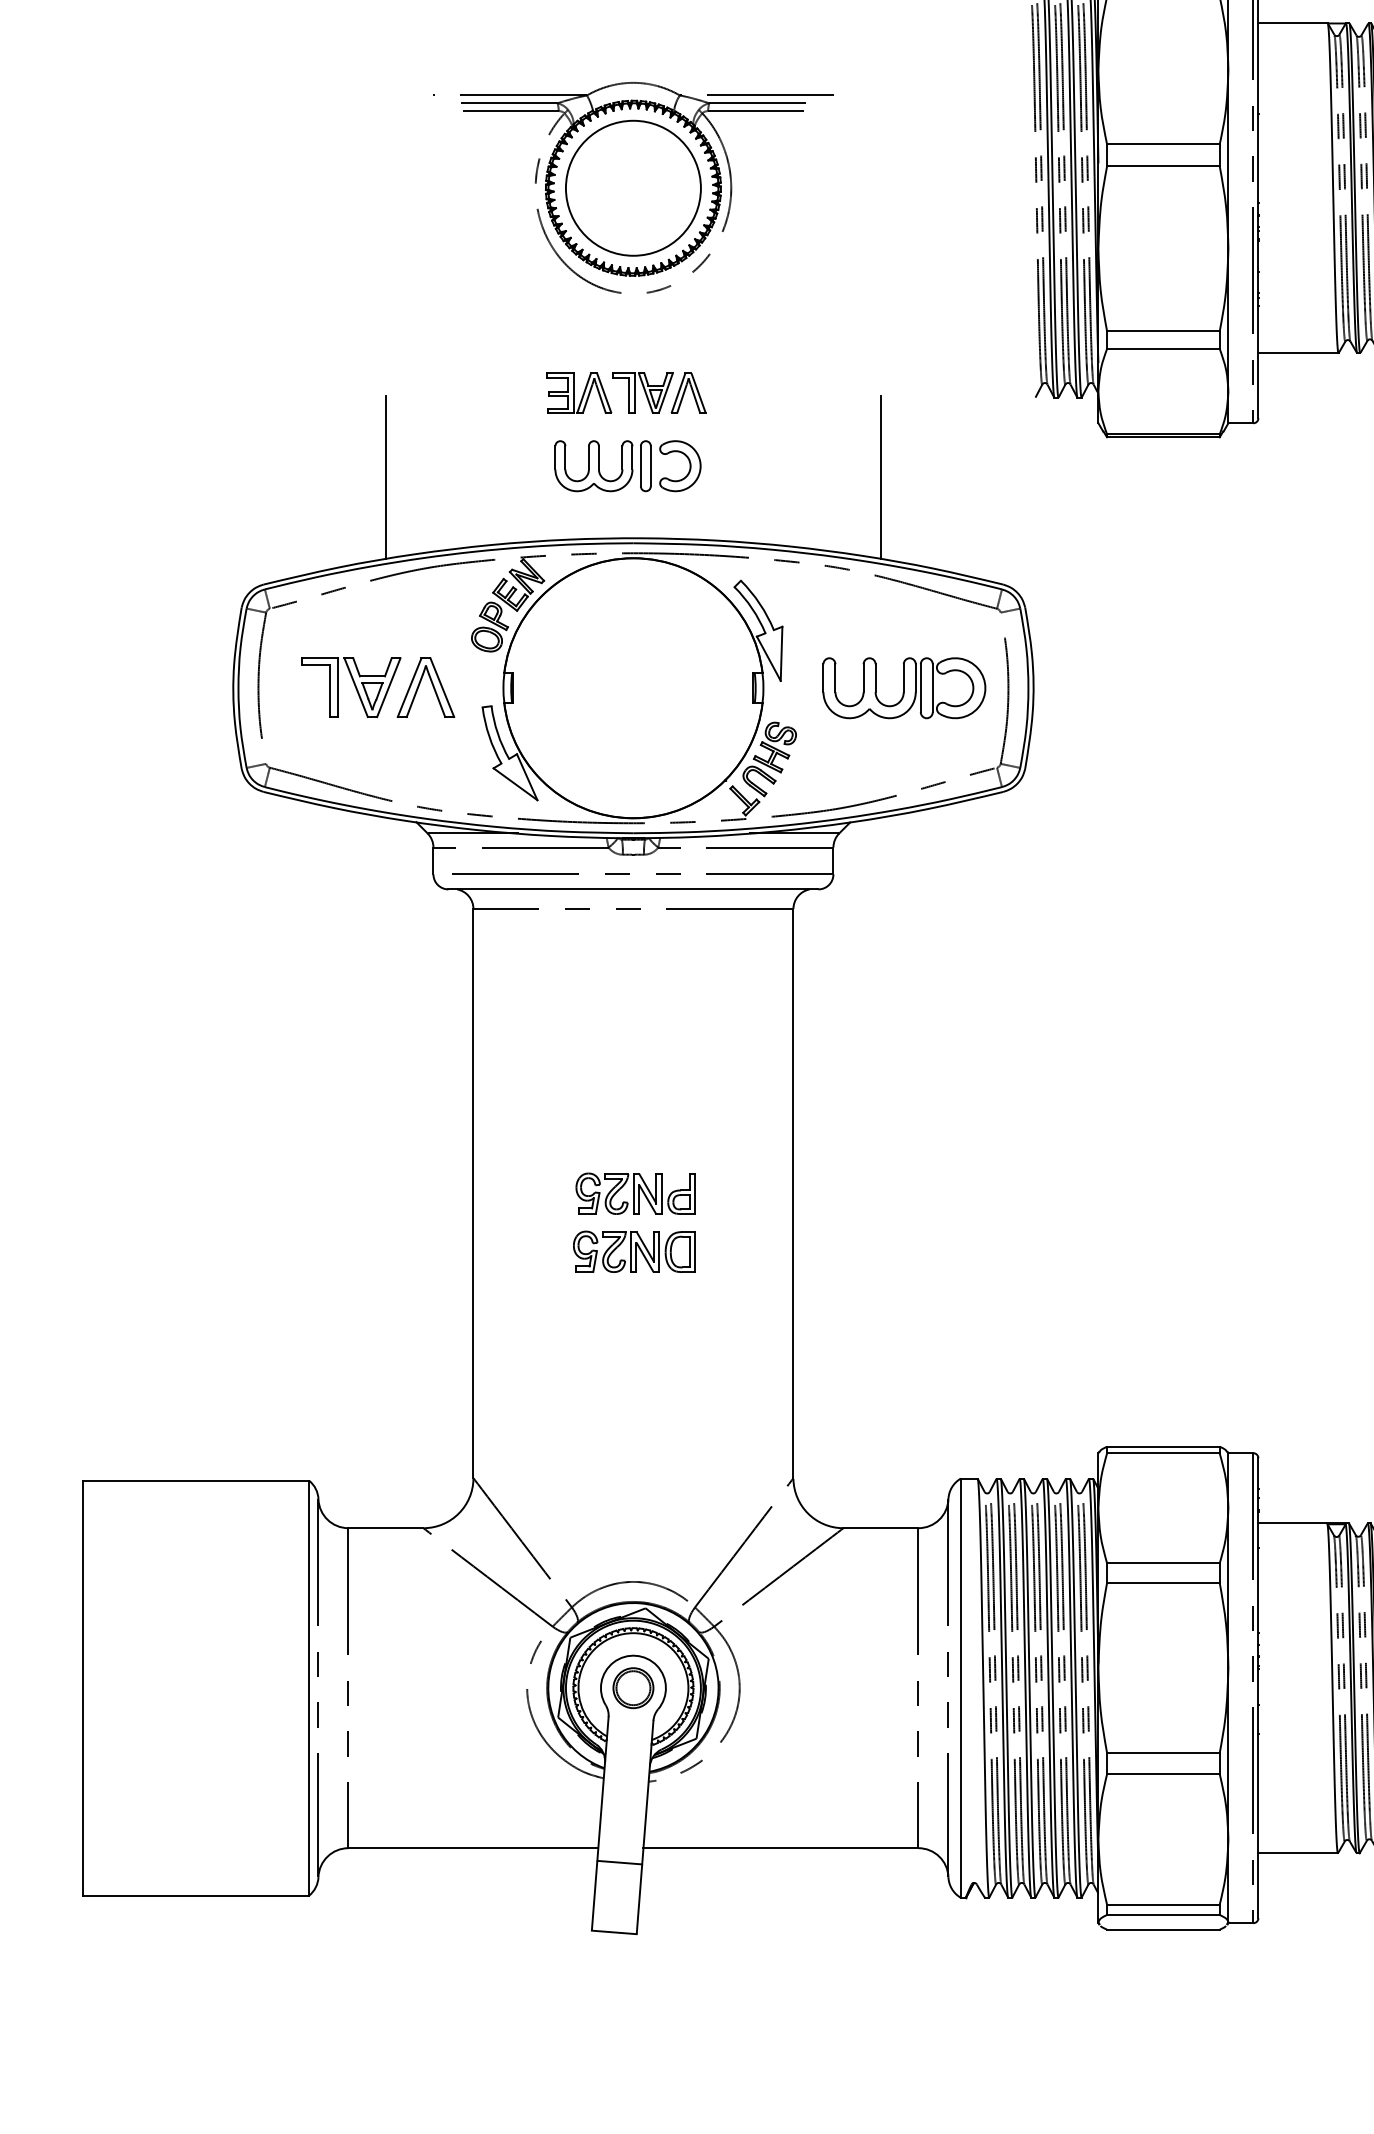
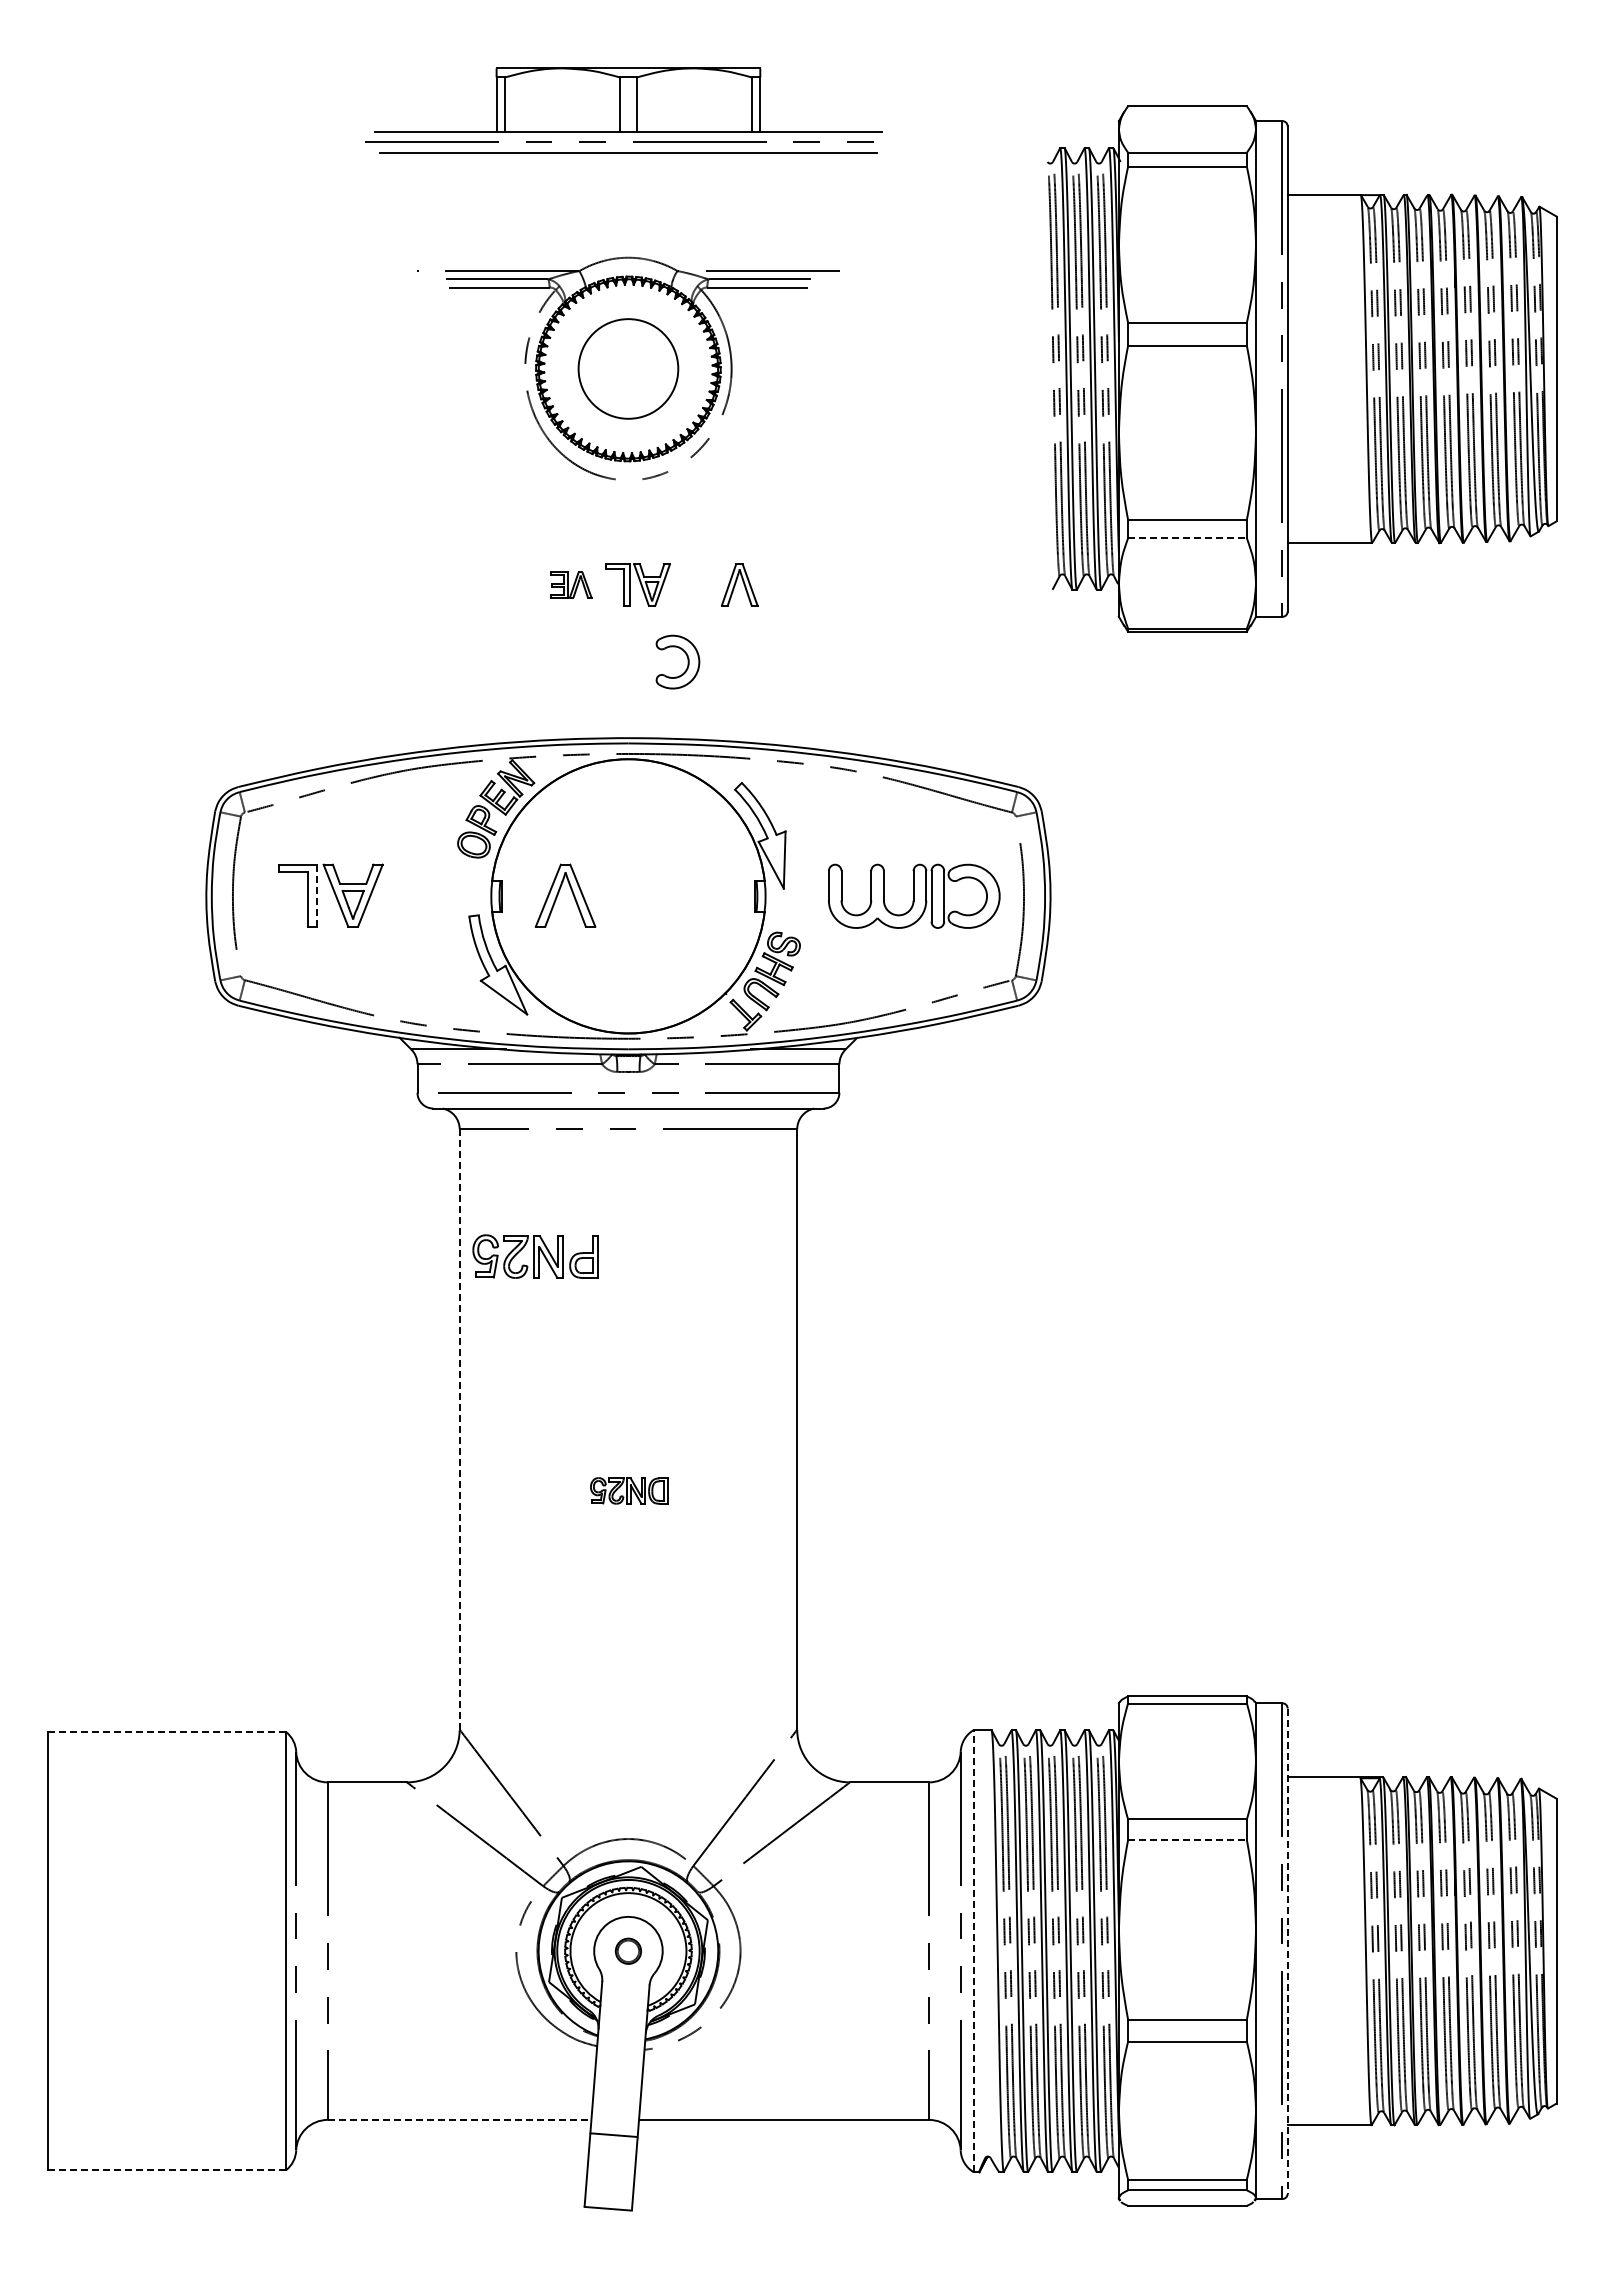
circle: (633, 187) -> (628, 368), size x0.7
line: (1163, 349) -> (1187, 538), solid -> dashed
part: (578, 392) -> (570, 584), size x0.6
part: (688, 392) -> (739, 584), moved
part: (603, 465) -> (596, 661), removed
line: (386, 477) -> (367, 674), removed
line: (880, 477) -> (889, 674), removed
part: (420, 684) -> (559, 892), moved
line: (338, 687) -> (317, 895), solid -> dashed
line: (473, 1193) -> (459, 1429), solid -> dashed
part: (635, 1193) -> (535, 1256), moved
part: (633, 1251) -> (628, 1490), size x0.6
line: (195, 1480) -> (166, 1732), solid -> dashed
line: (1163, 1583) -> (1187, 1840), solid -> dashed
part: (633, 1688) -> (628, 1951), size x0.6
line: (960, 1688) -> (973, 1951), solid -> dashed
line: (1258, 1688) -> (1287, 1951), solid -> dashed
line: (473, 1847) -> (459, 2119), solid -> dashed
line: (196, 1896) -> (167, 2170), solid -> dashed

